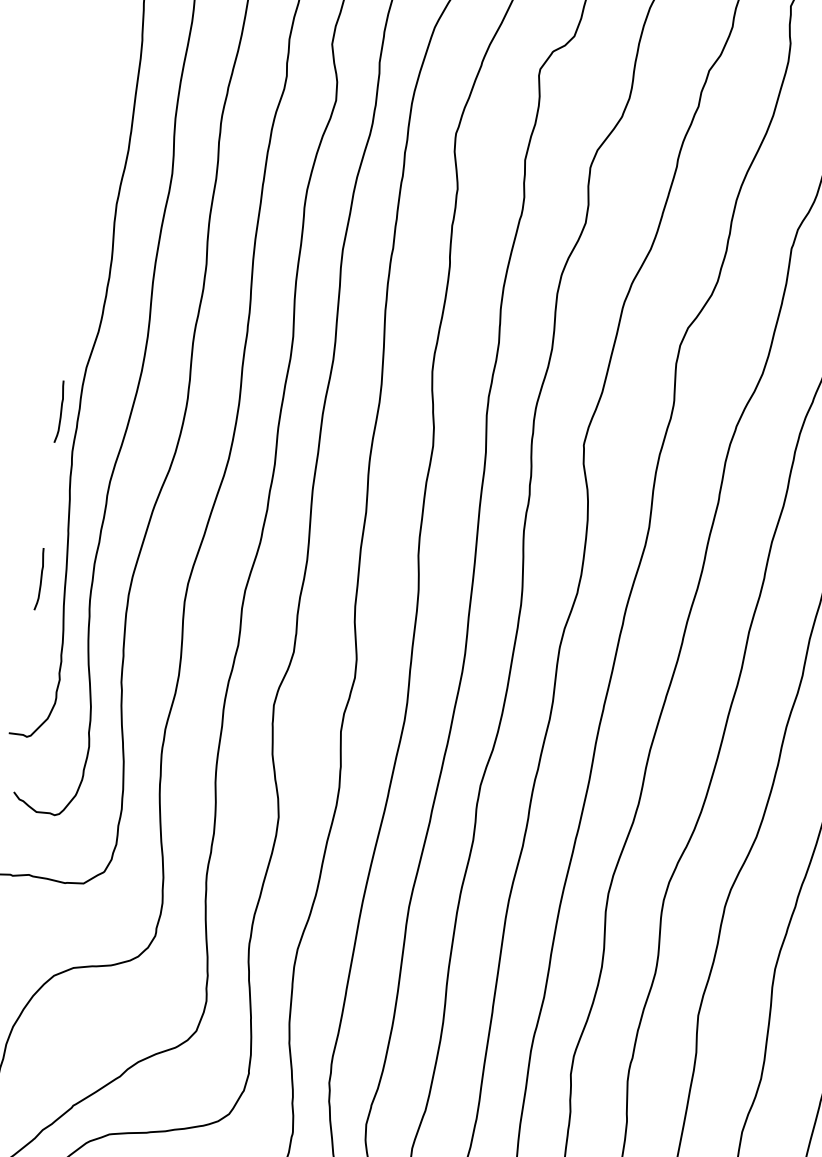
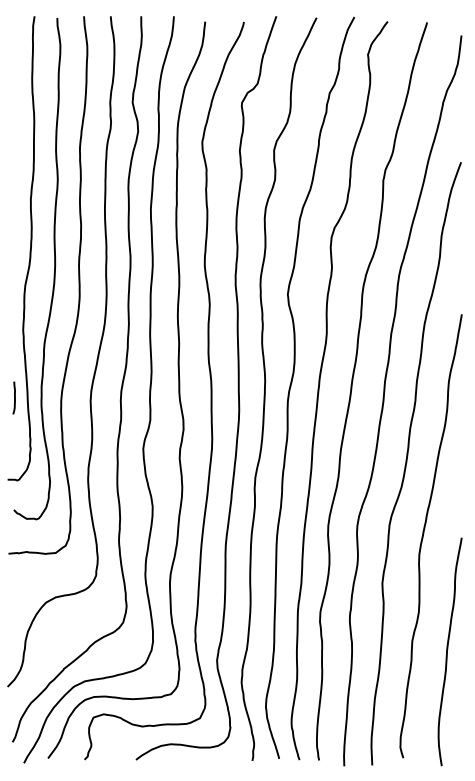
line: (60, 410) -> (14, 309), removed

